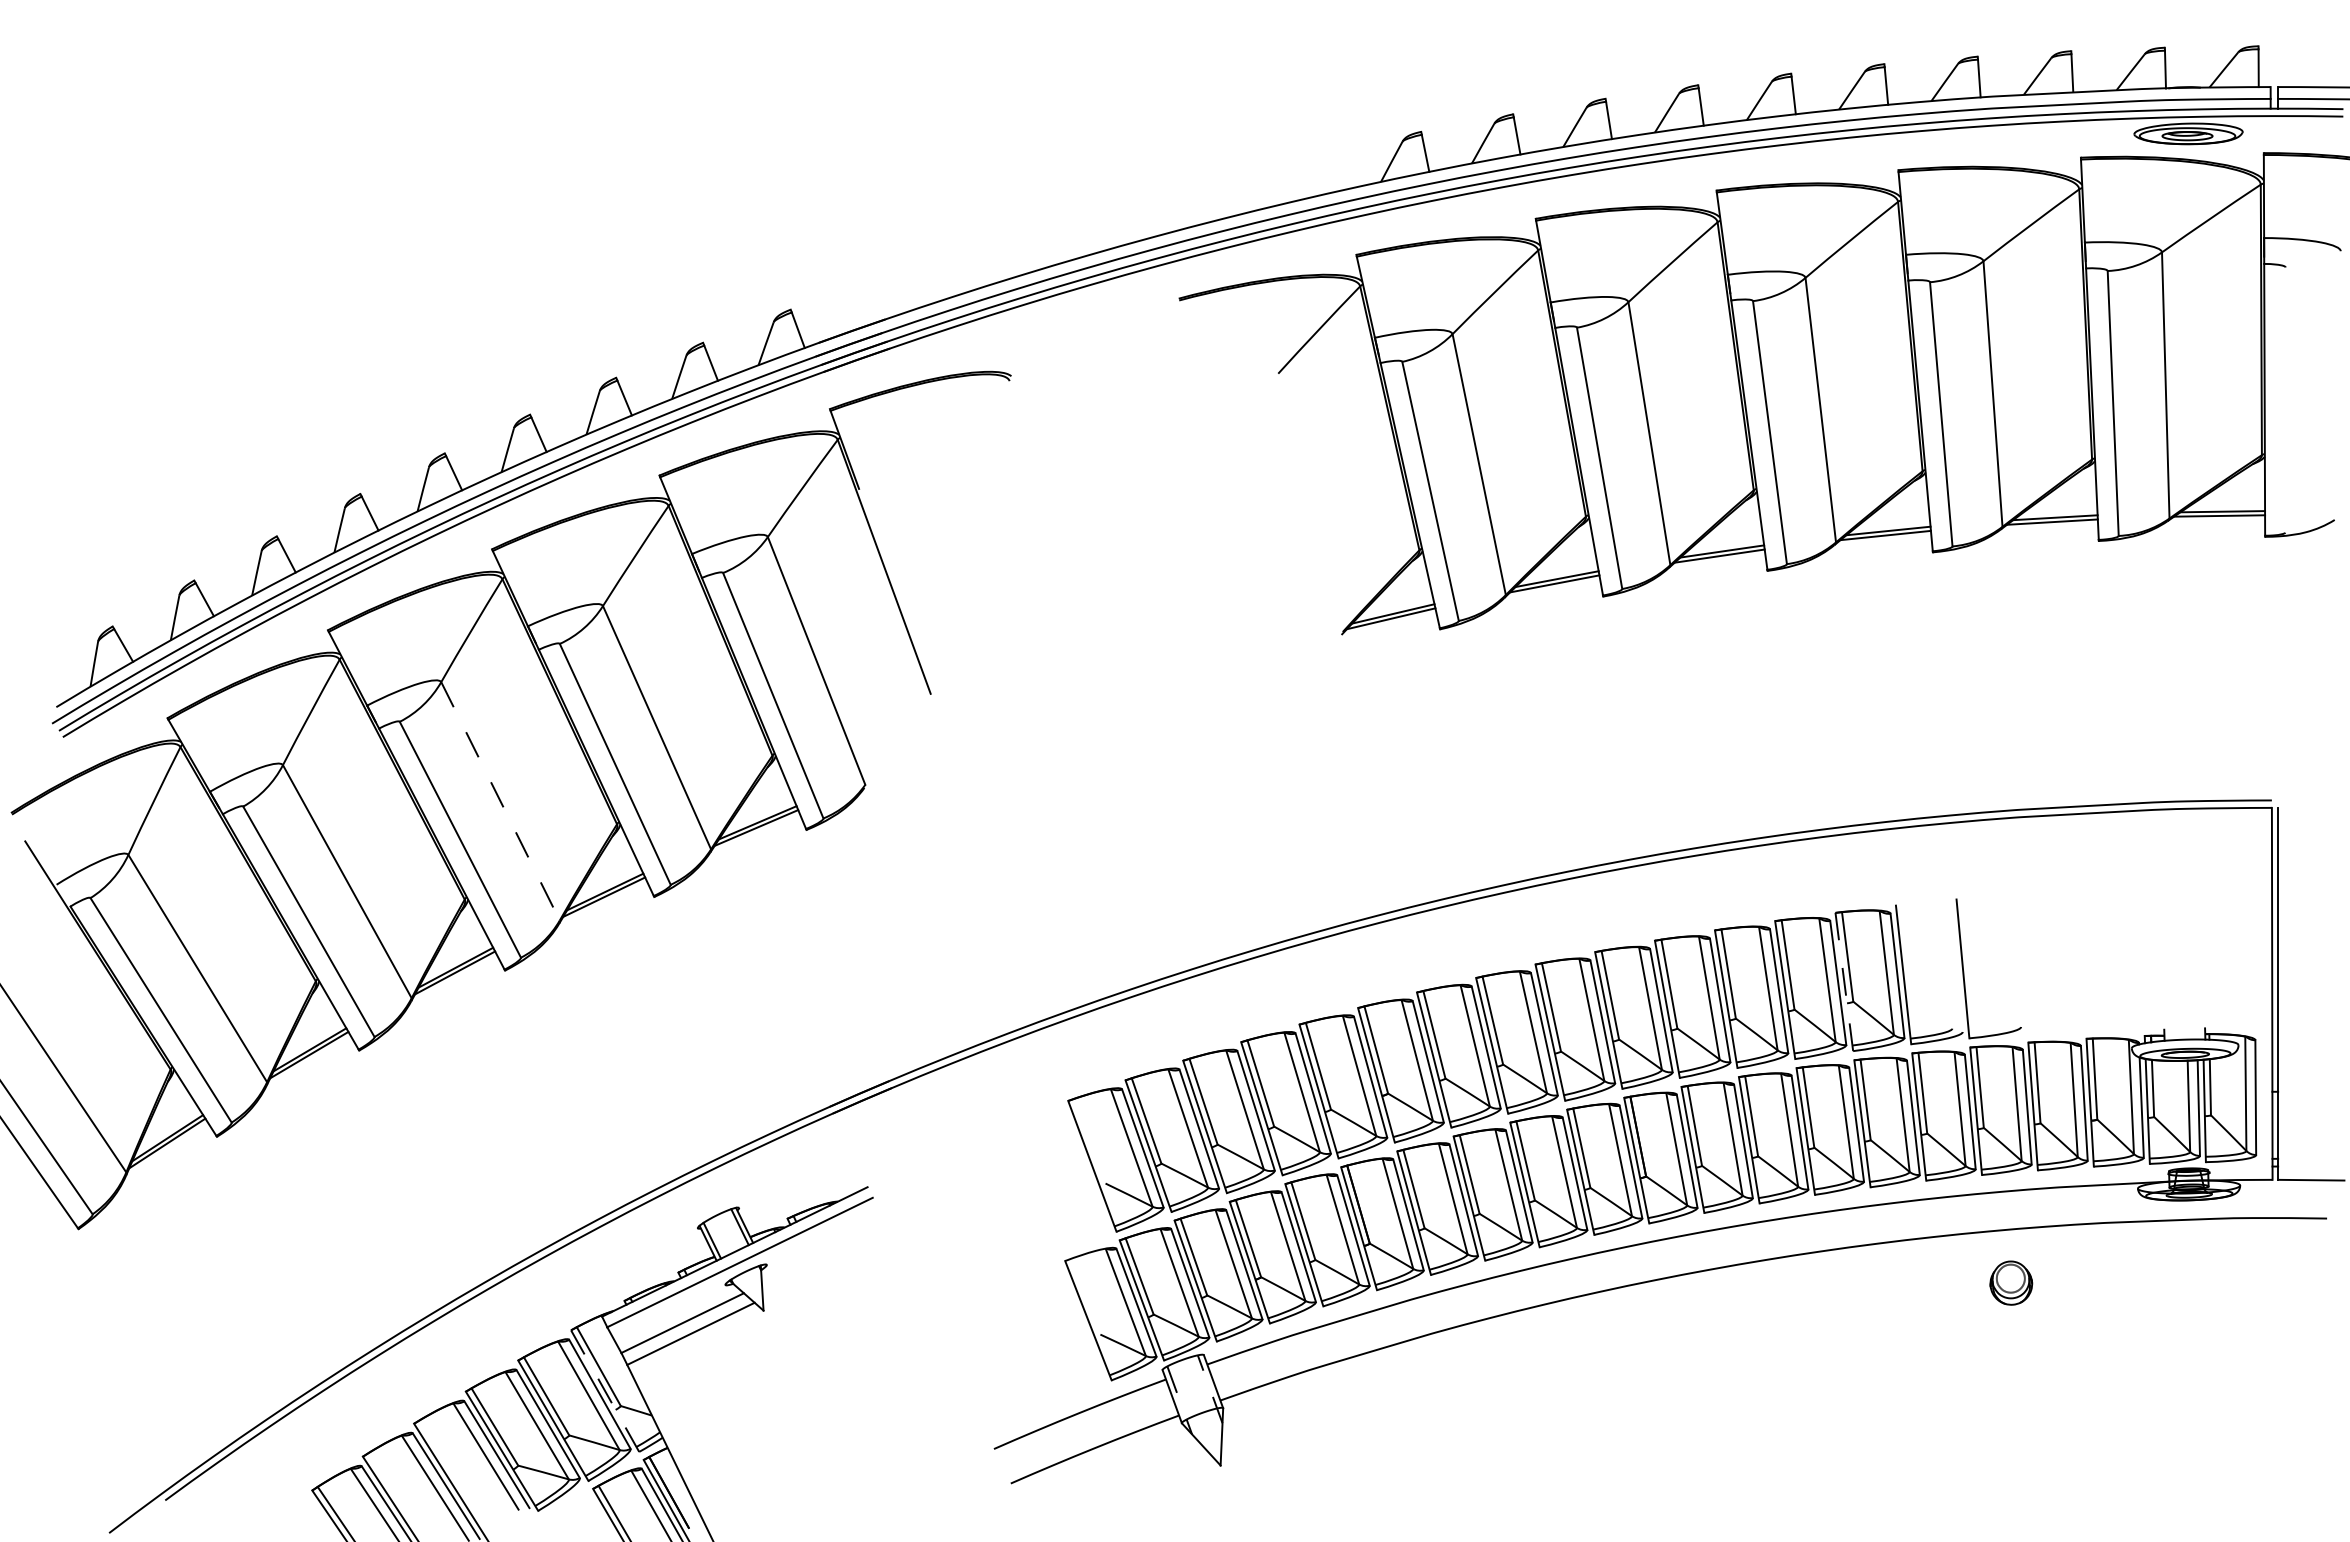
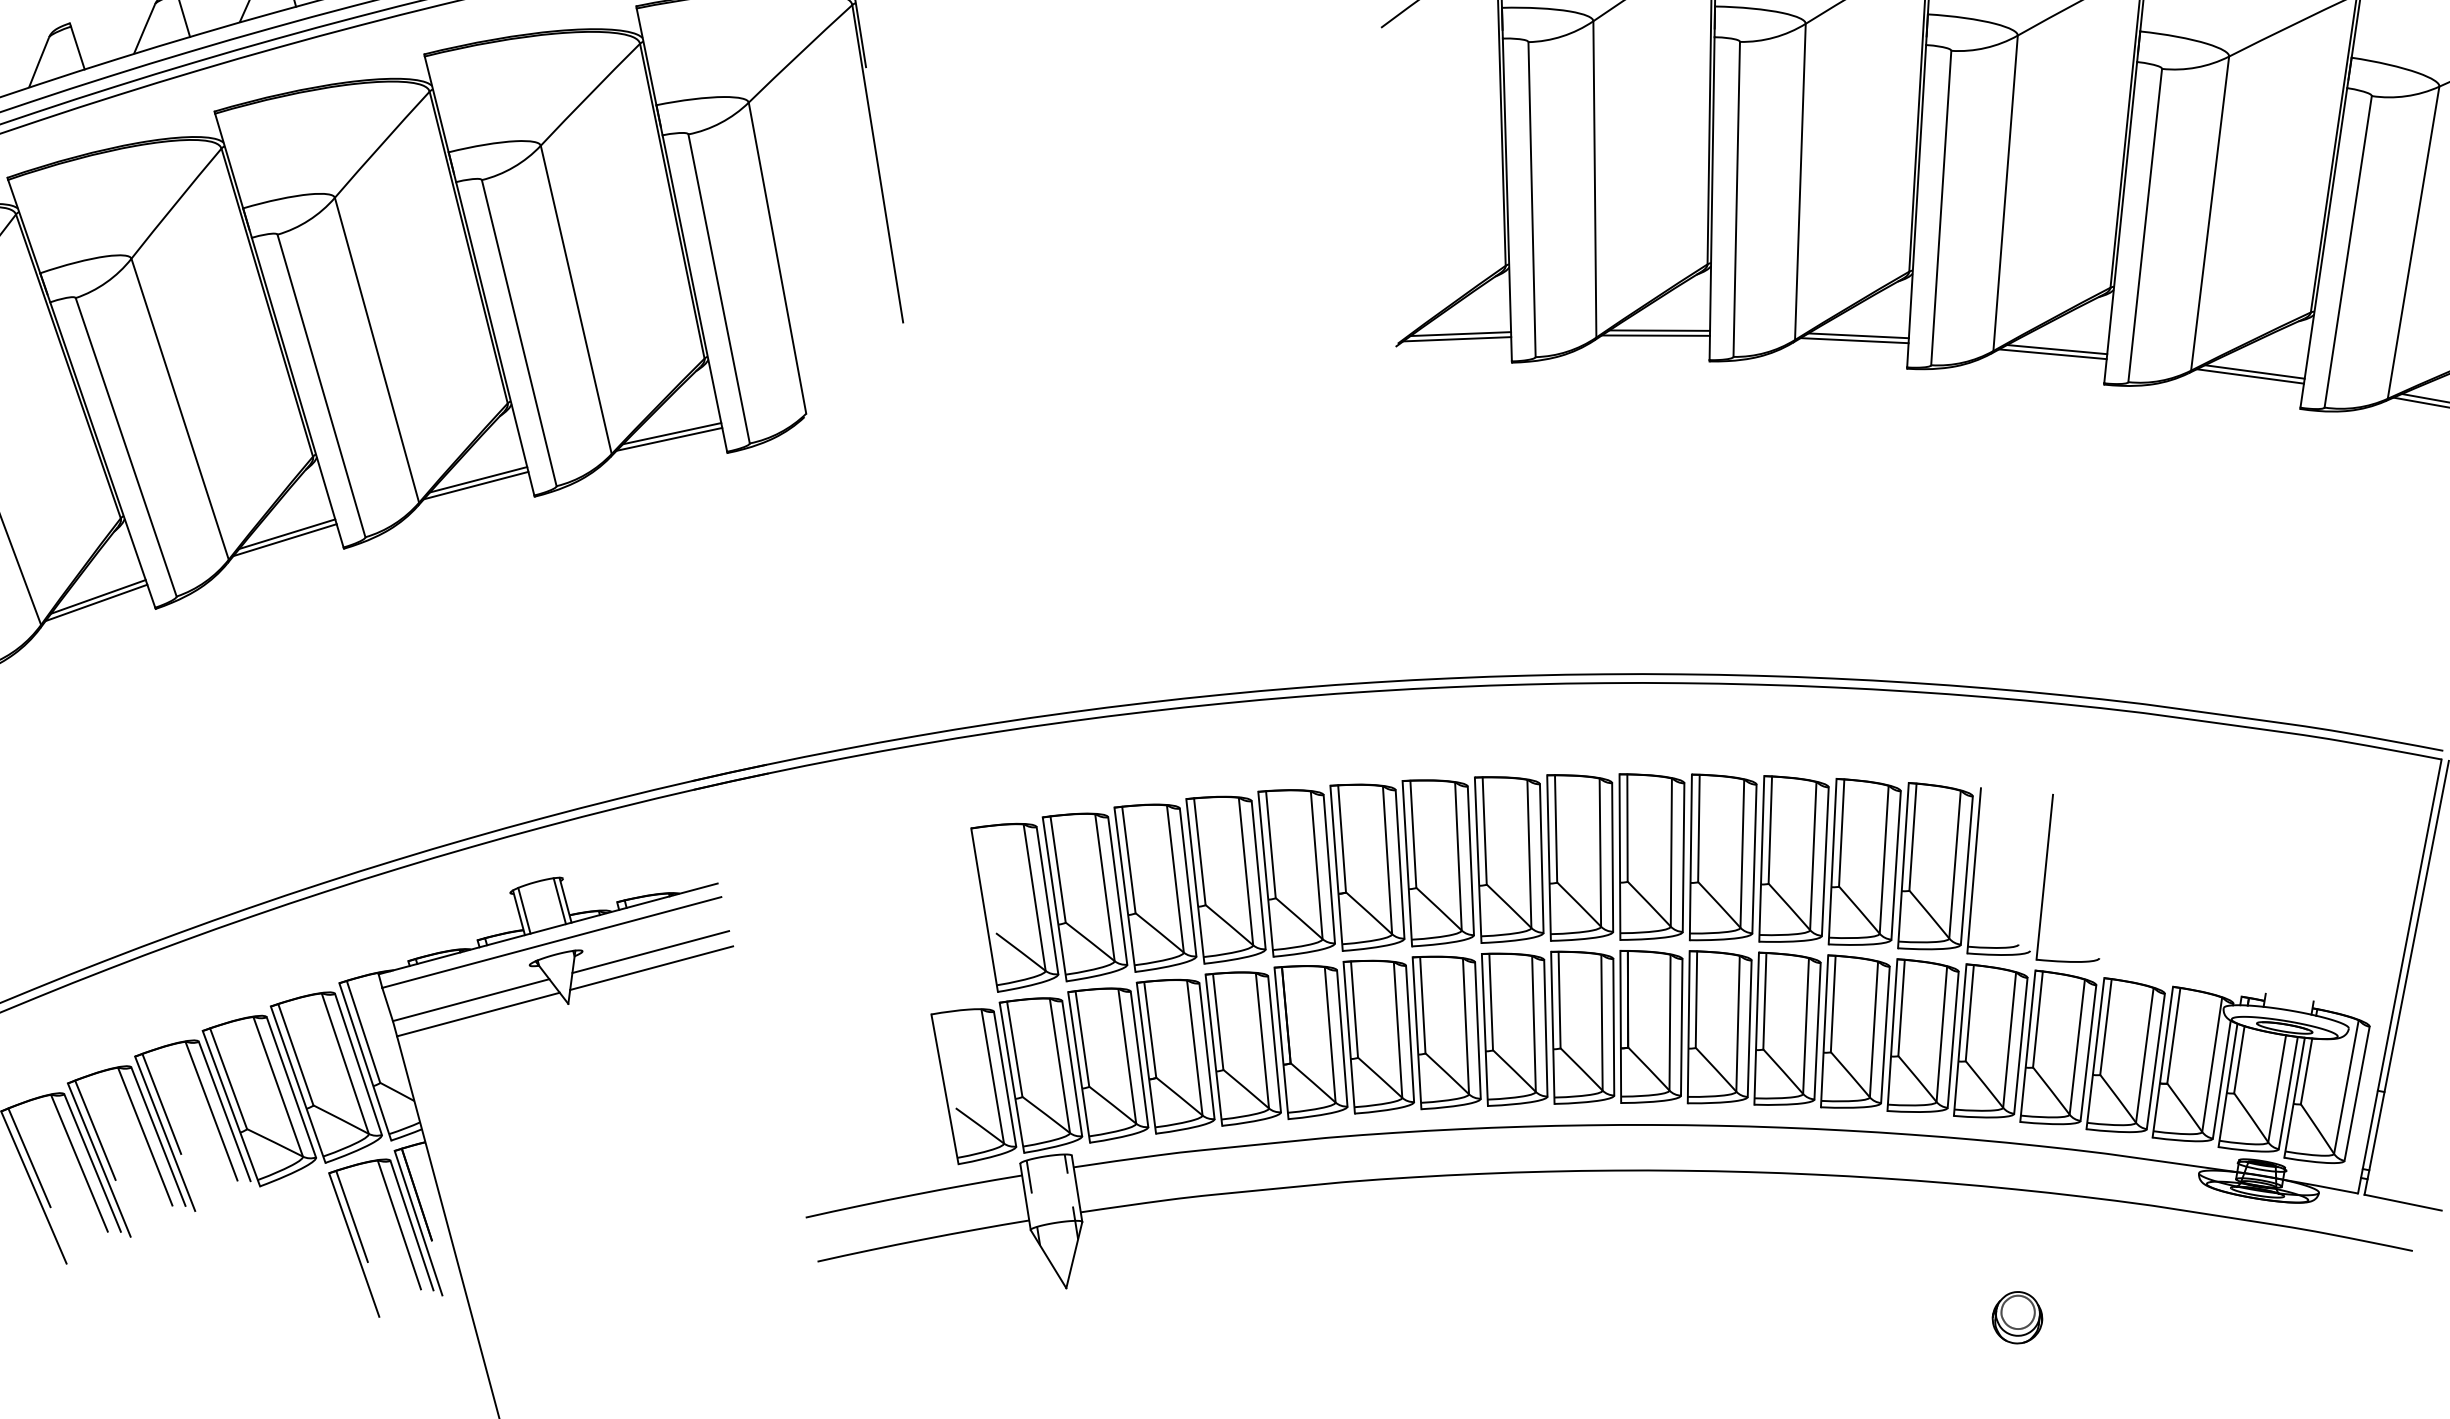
line: (500, 801) -> (376, 350), dashed -> solid
line: (1844, 981) -> (1903, 865), dashed -> solid
line: (822, 1254) -> (649, 951), added
line: (826, 1267) -> (651, 967), added
part: (2011, 1282) -> (2018, 1317), moved
line: (605, 1391) -> (365, 1062), dashed -> solid
line: (443, 1458) -> (161, 1103), added
line: (392, 1490) -> (94, 1129), added

